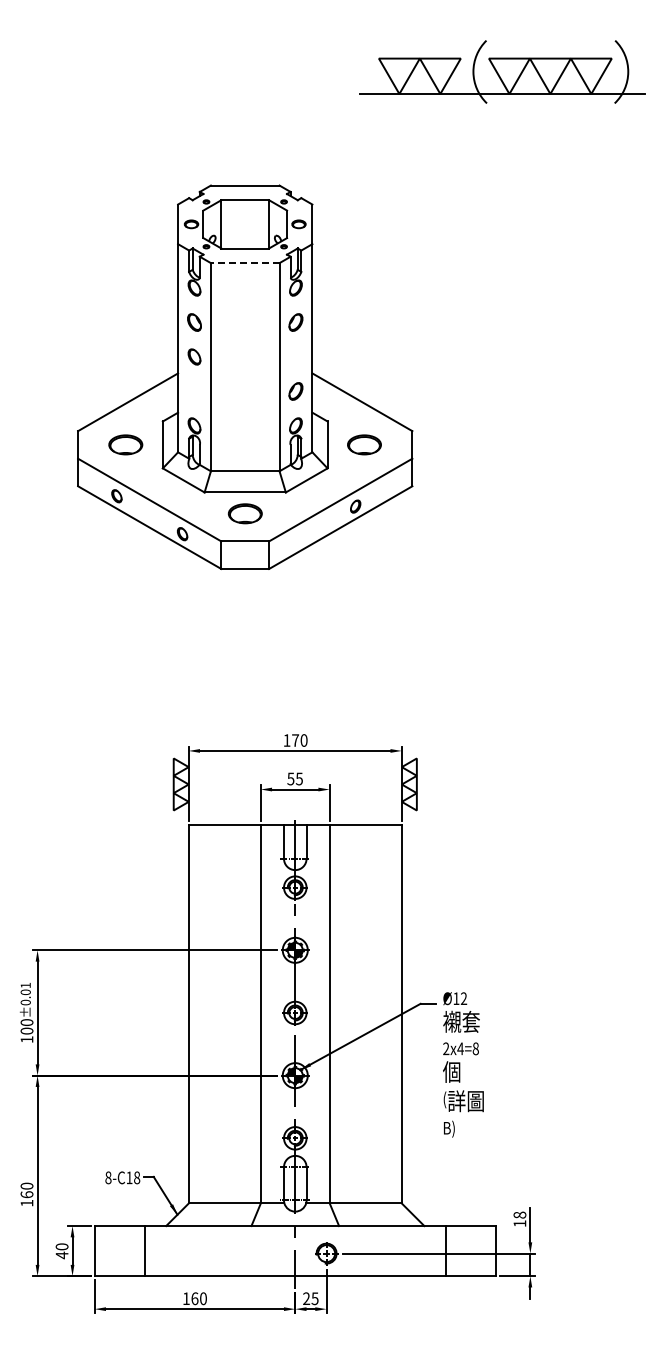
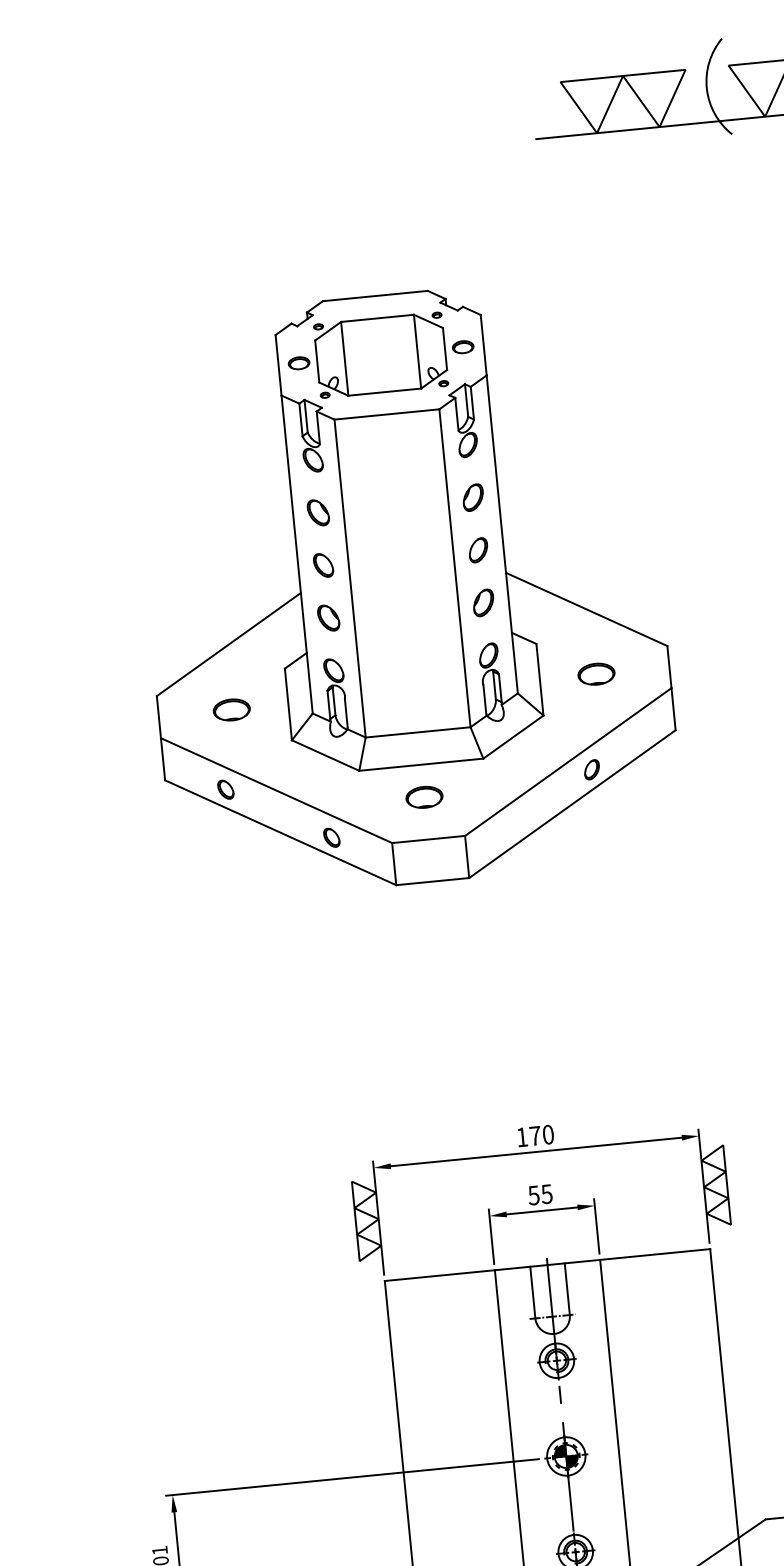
line: (244, 263) -> (385, 415), dashed -> solid
part: (295, 356) -> (477, 549), added
part: (194, 391) -> (328, 618), added
part: (125, 444) -> (231, 709), size x0.71
part: (364, 444) -> (596, 673), size x0.71
part: (244, 513) -> (423, 796), size x0.71

